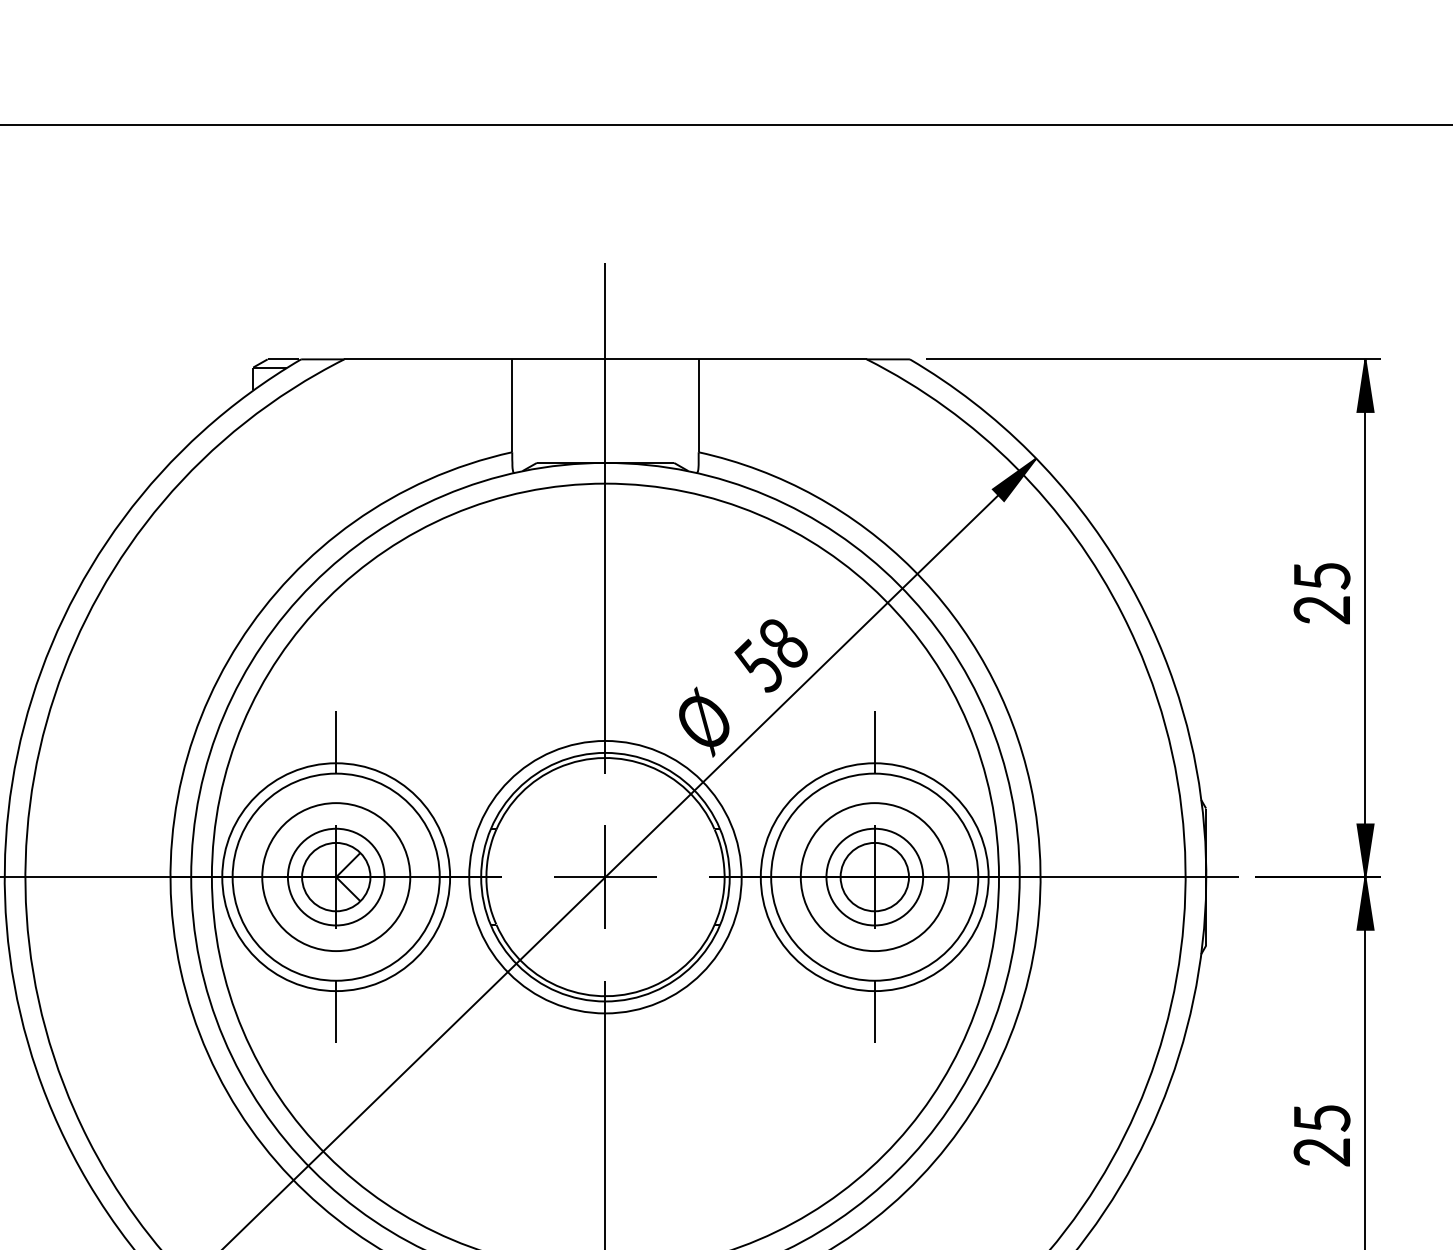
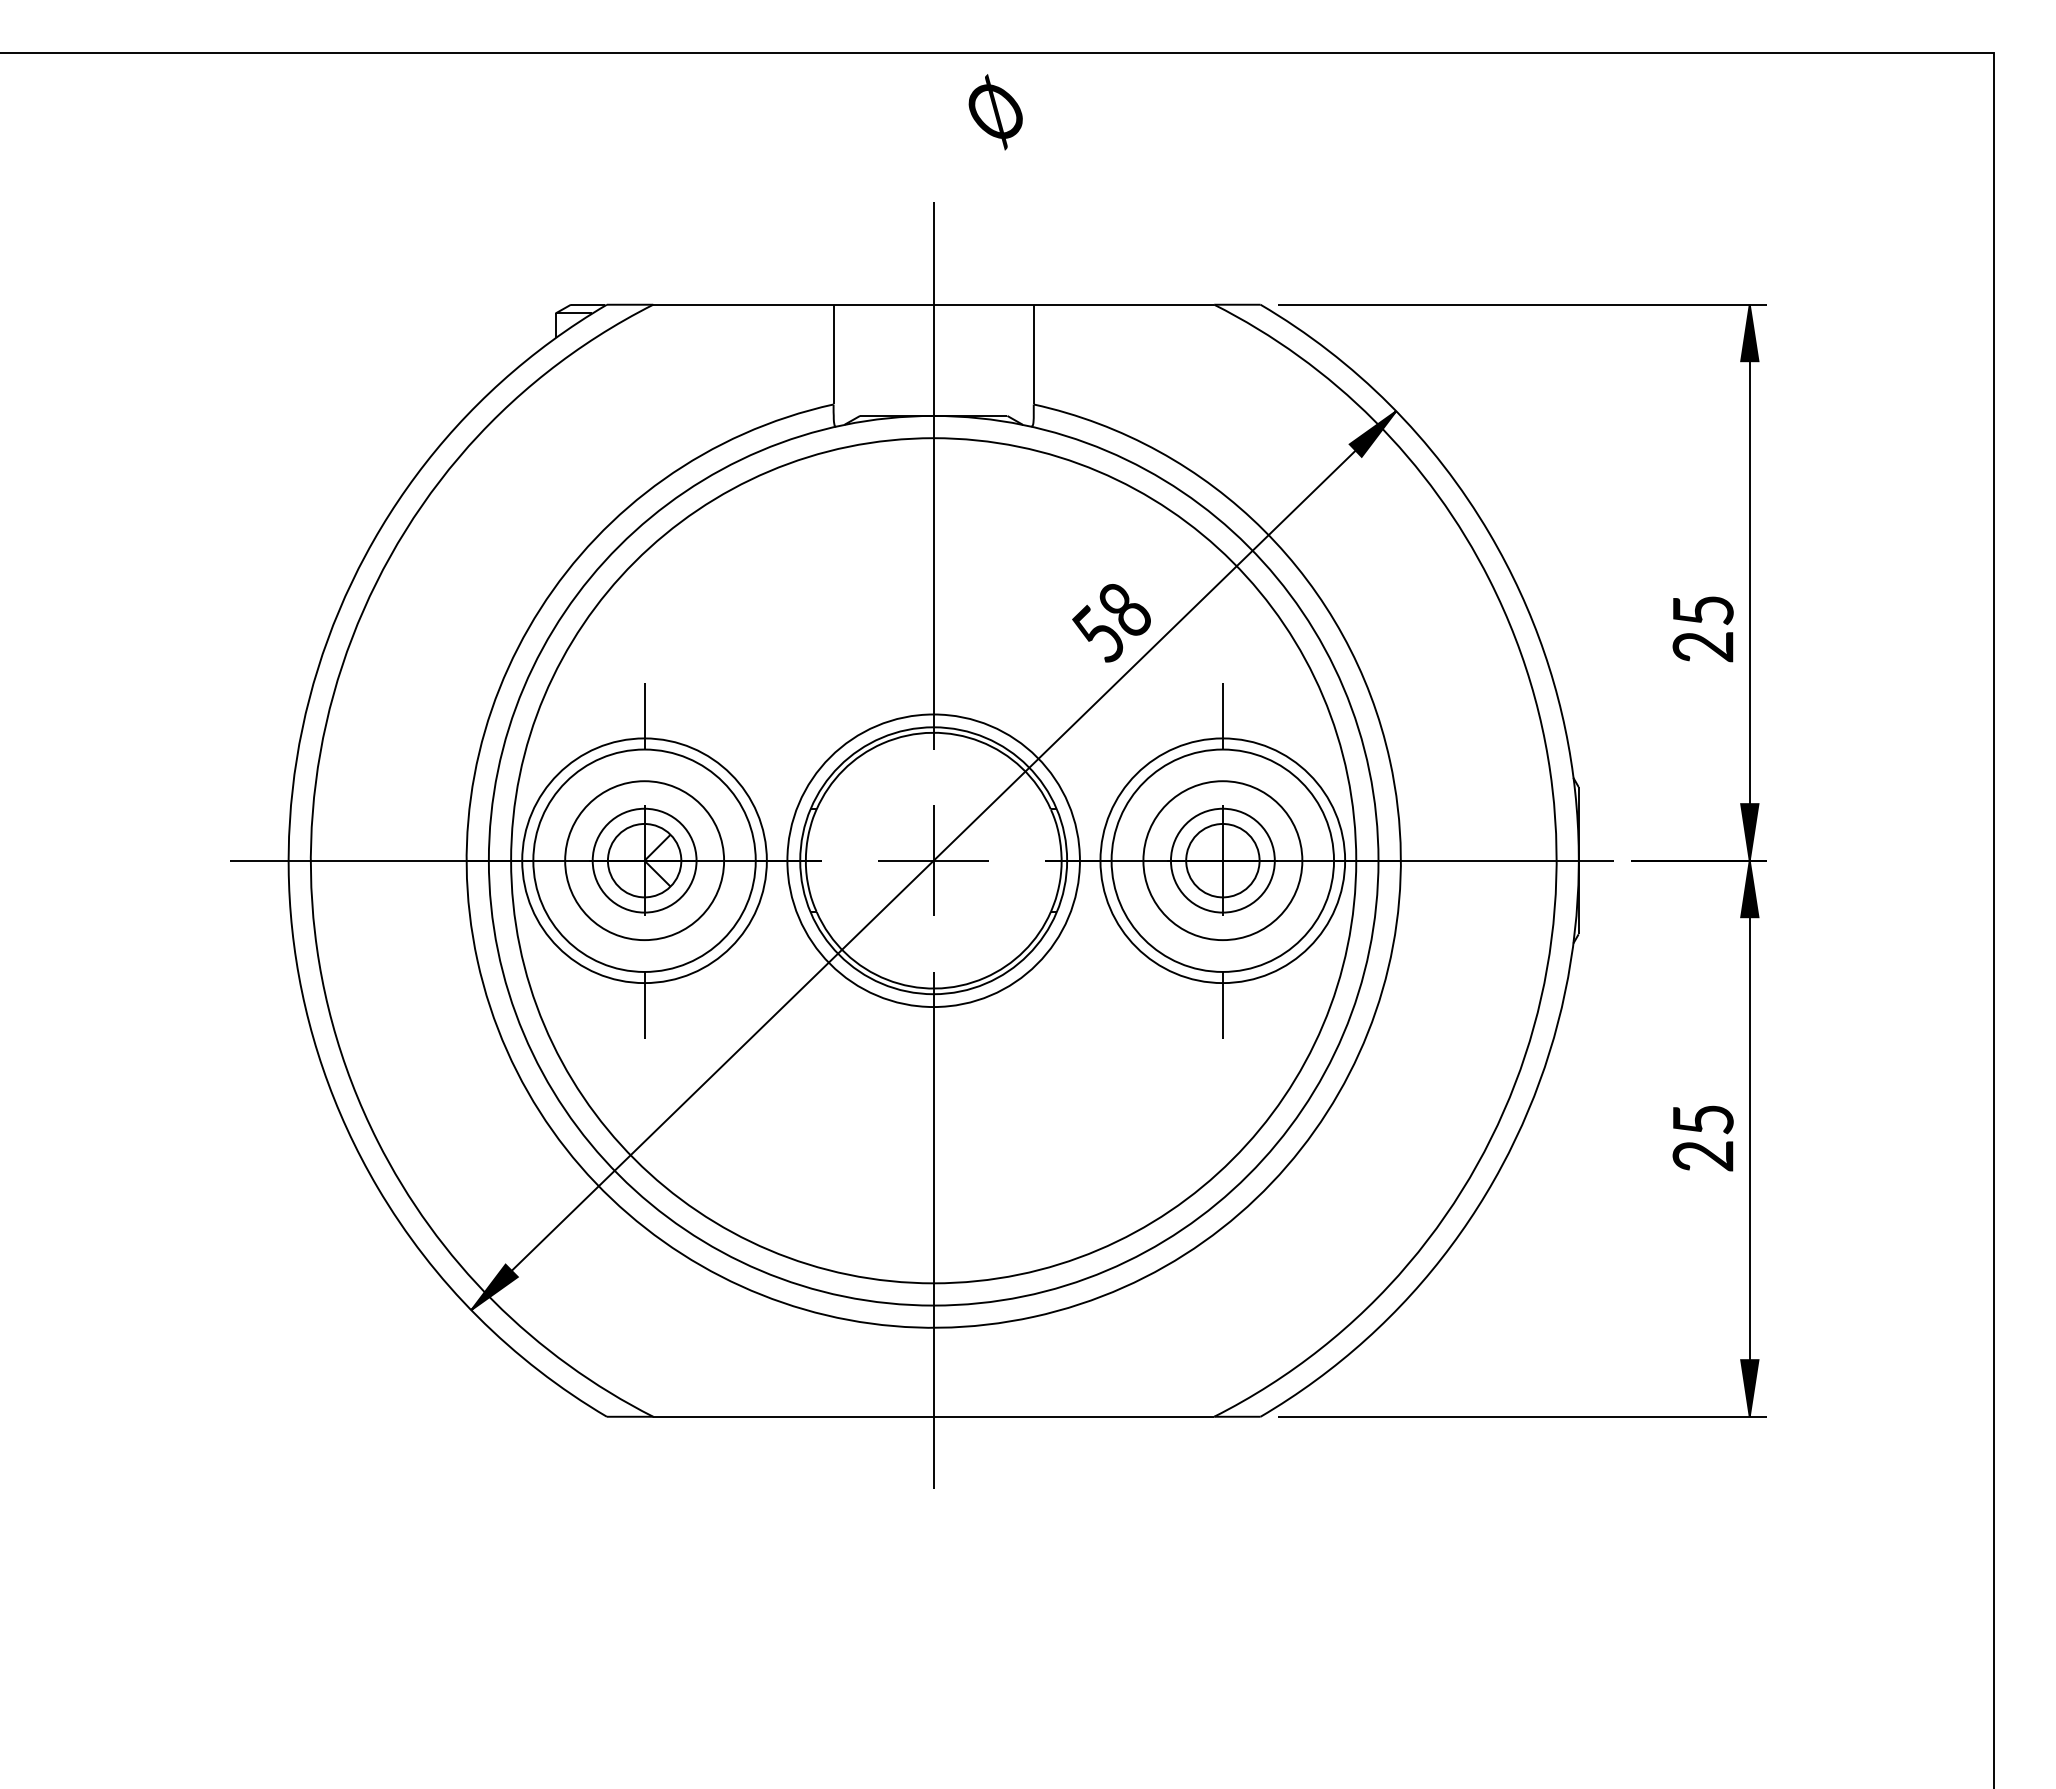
text: (1321, 593) -> (1702, 629), moved
text: (704, 722) -> (995, 112), moved

